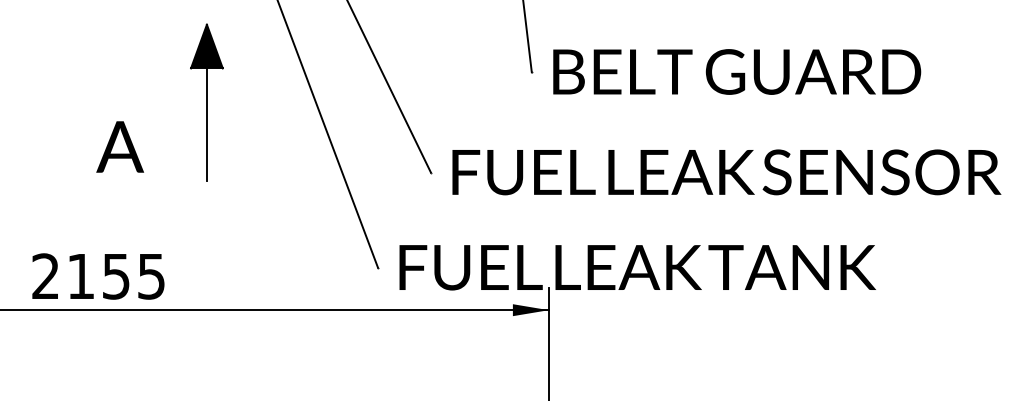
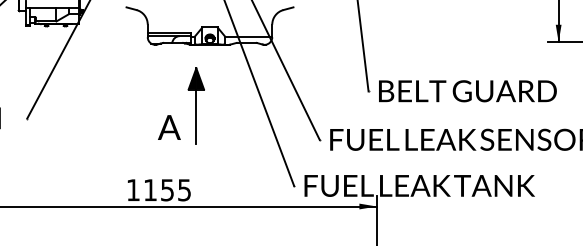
part: (205, 101) -> (195, 105), moved
text: (46, 275) -> (133, 189), 2155 -> 1155

